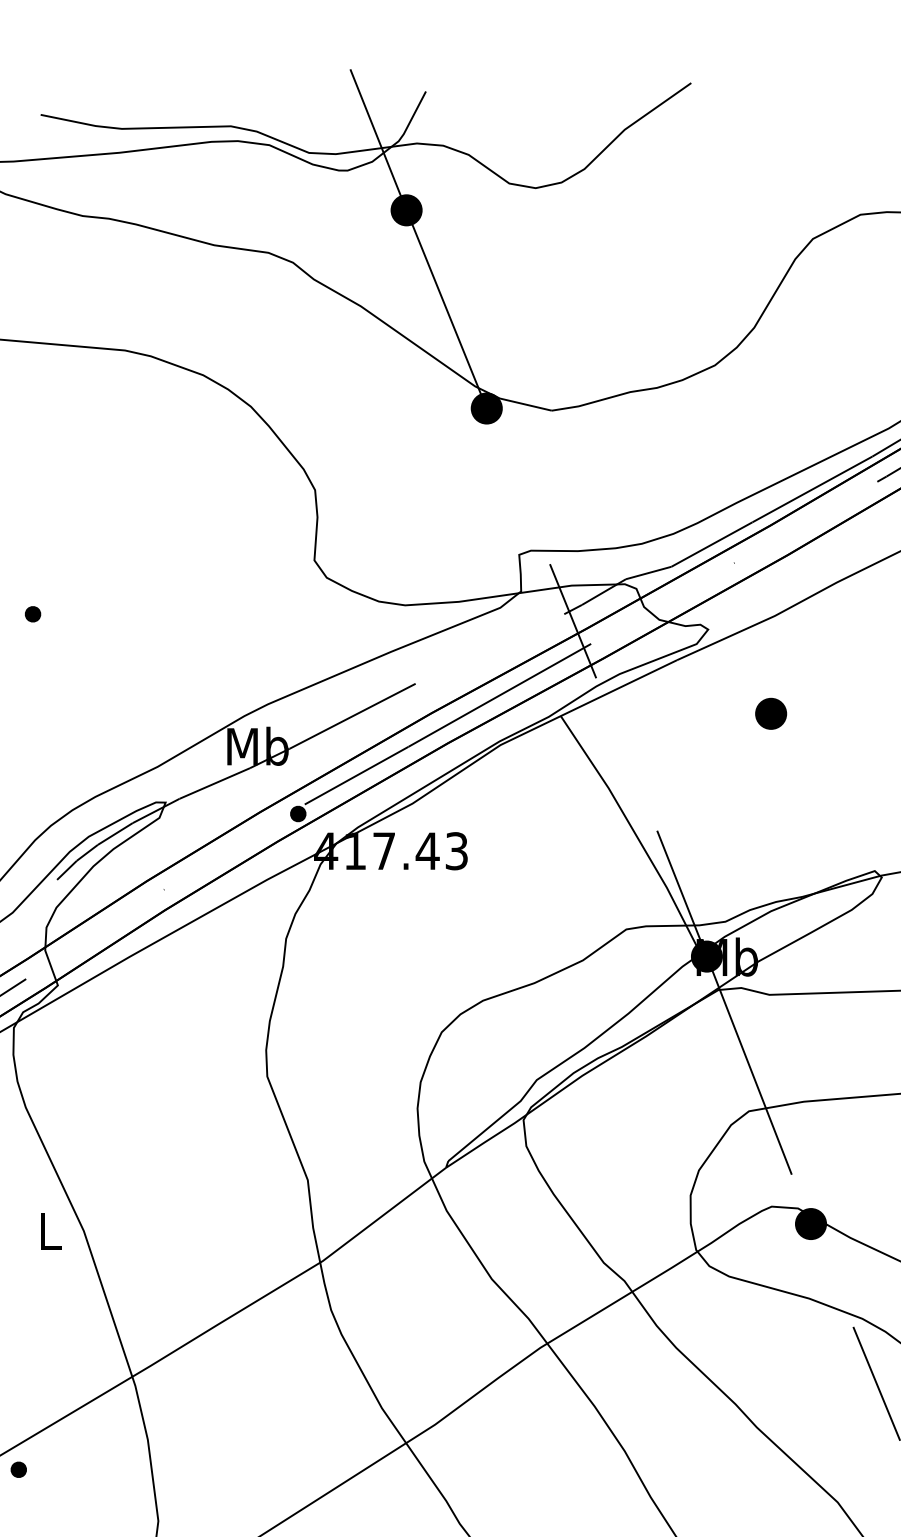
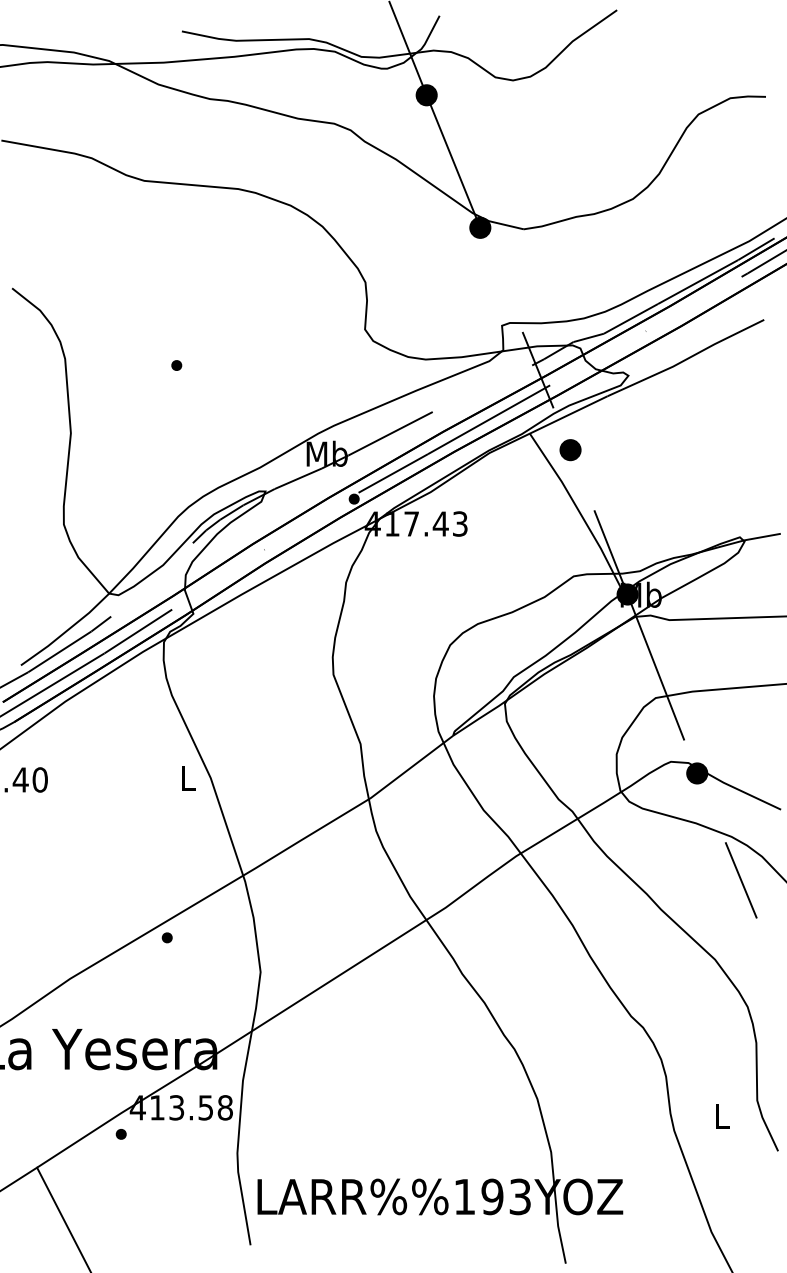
part: (771, 714) -> (570, 450), moved

